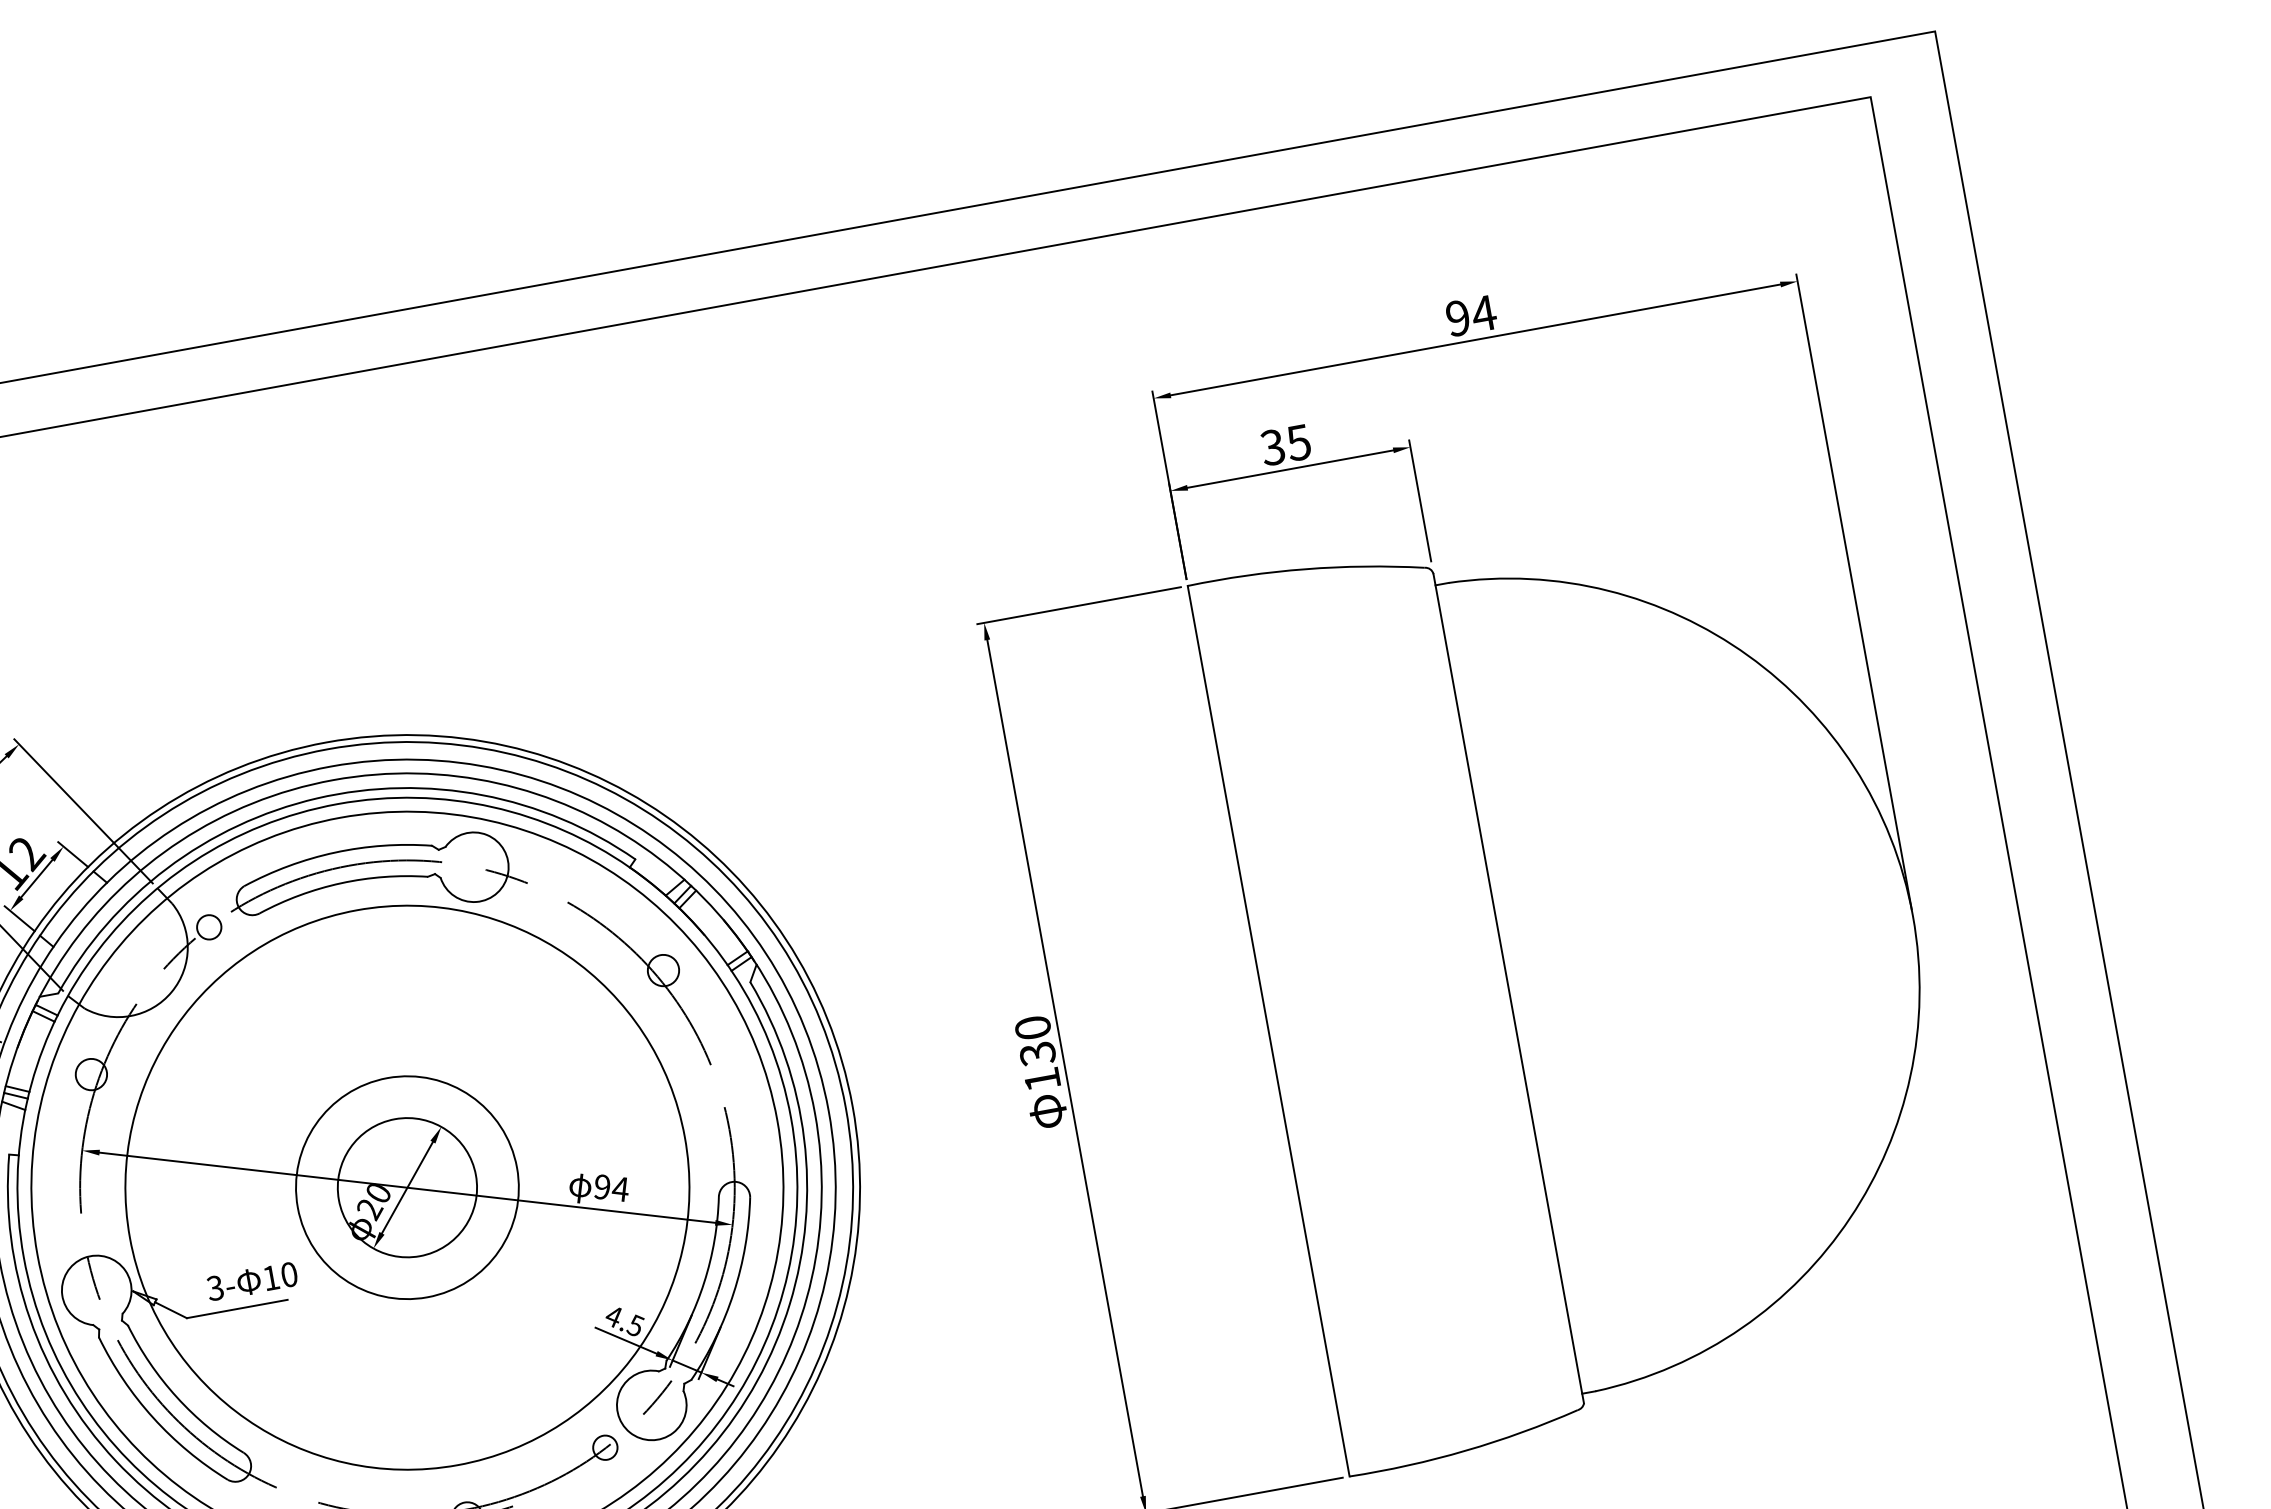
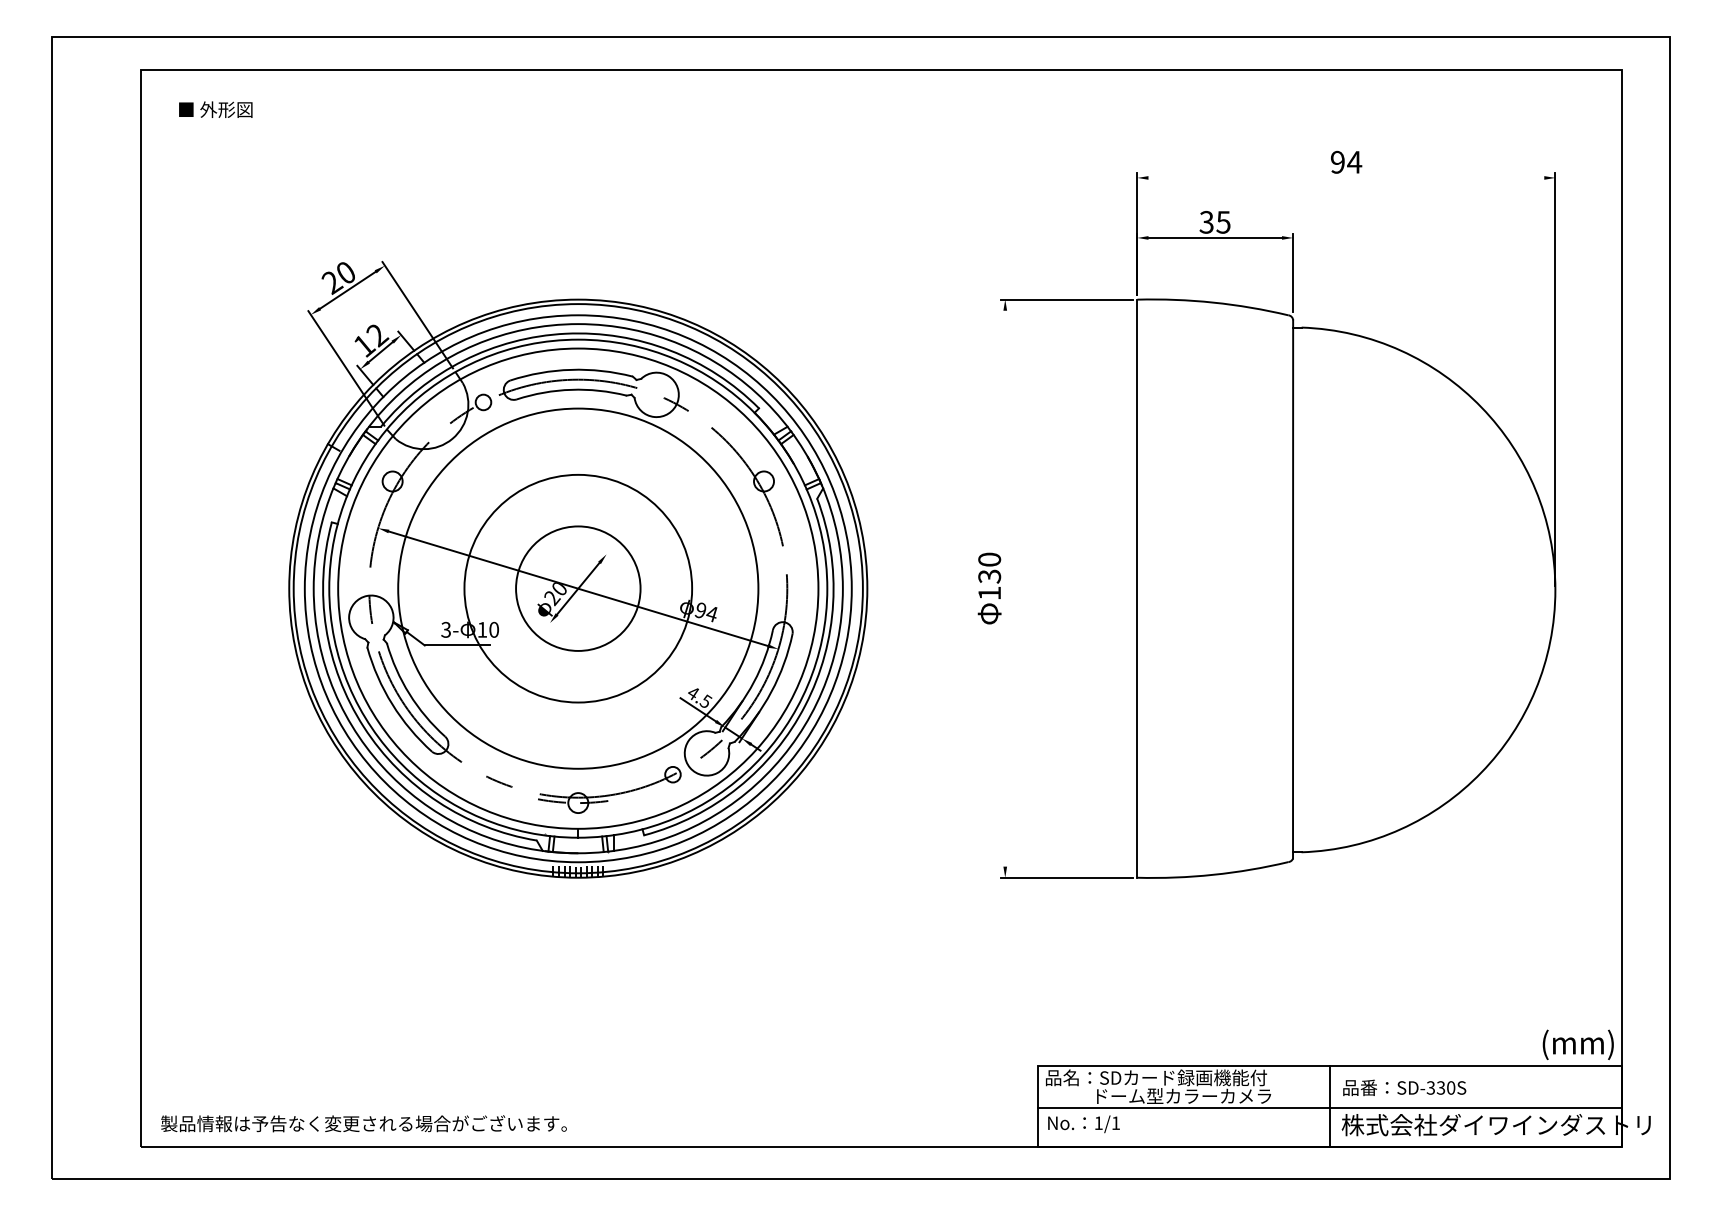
line: (1475, 339) -> (1346, 177), removed
line: (1065, 1067) -> (1005, 588), removed
circle: (406, 1187) -> (577, 588), size x1.4
circle: (407, 1187) -> (578, 588), size x1.6

